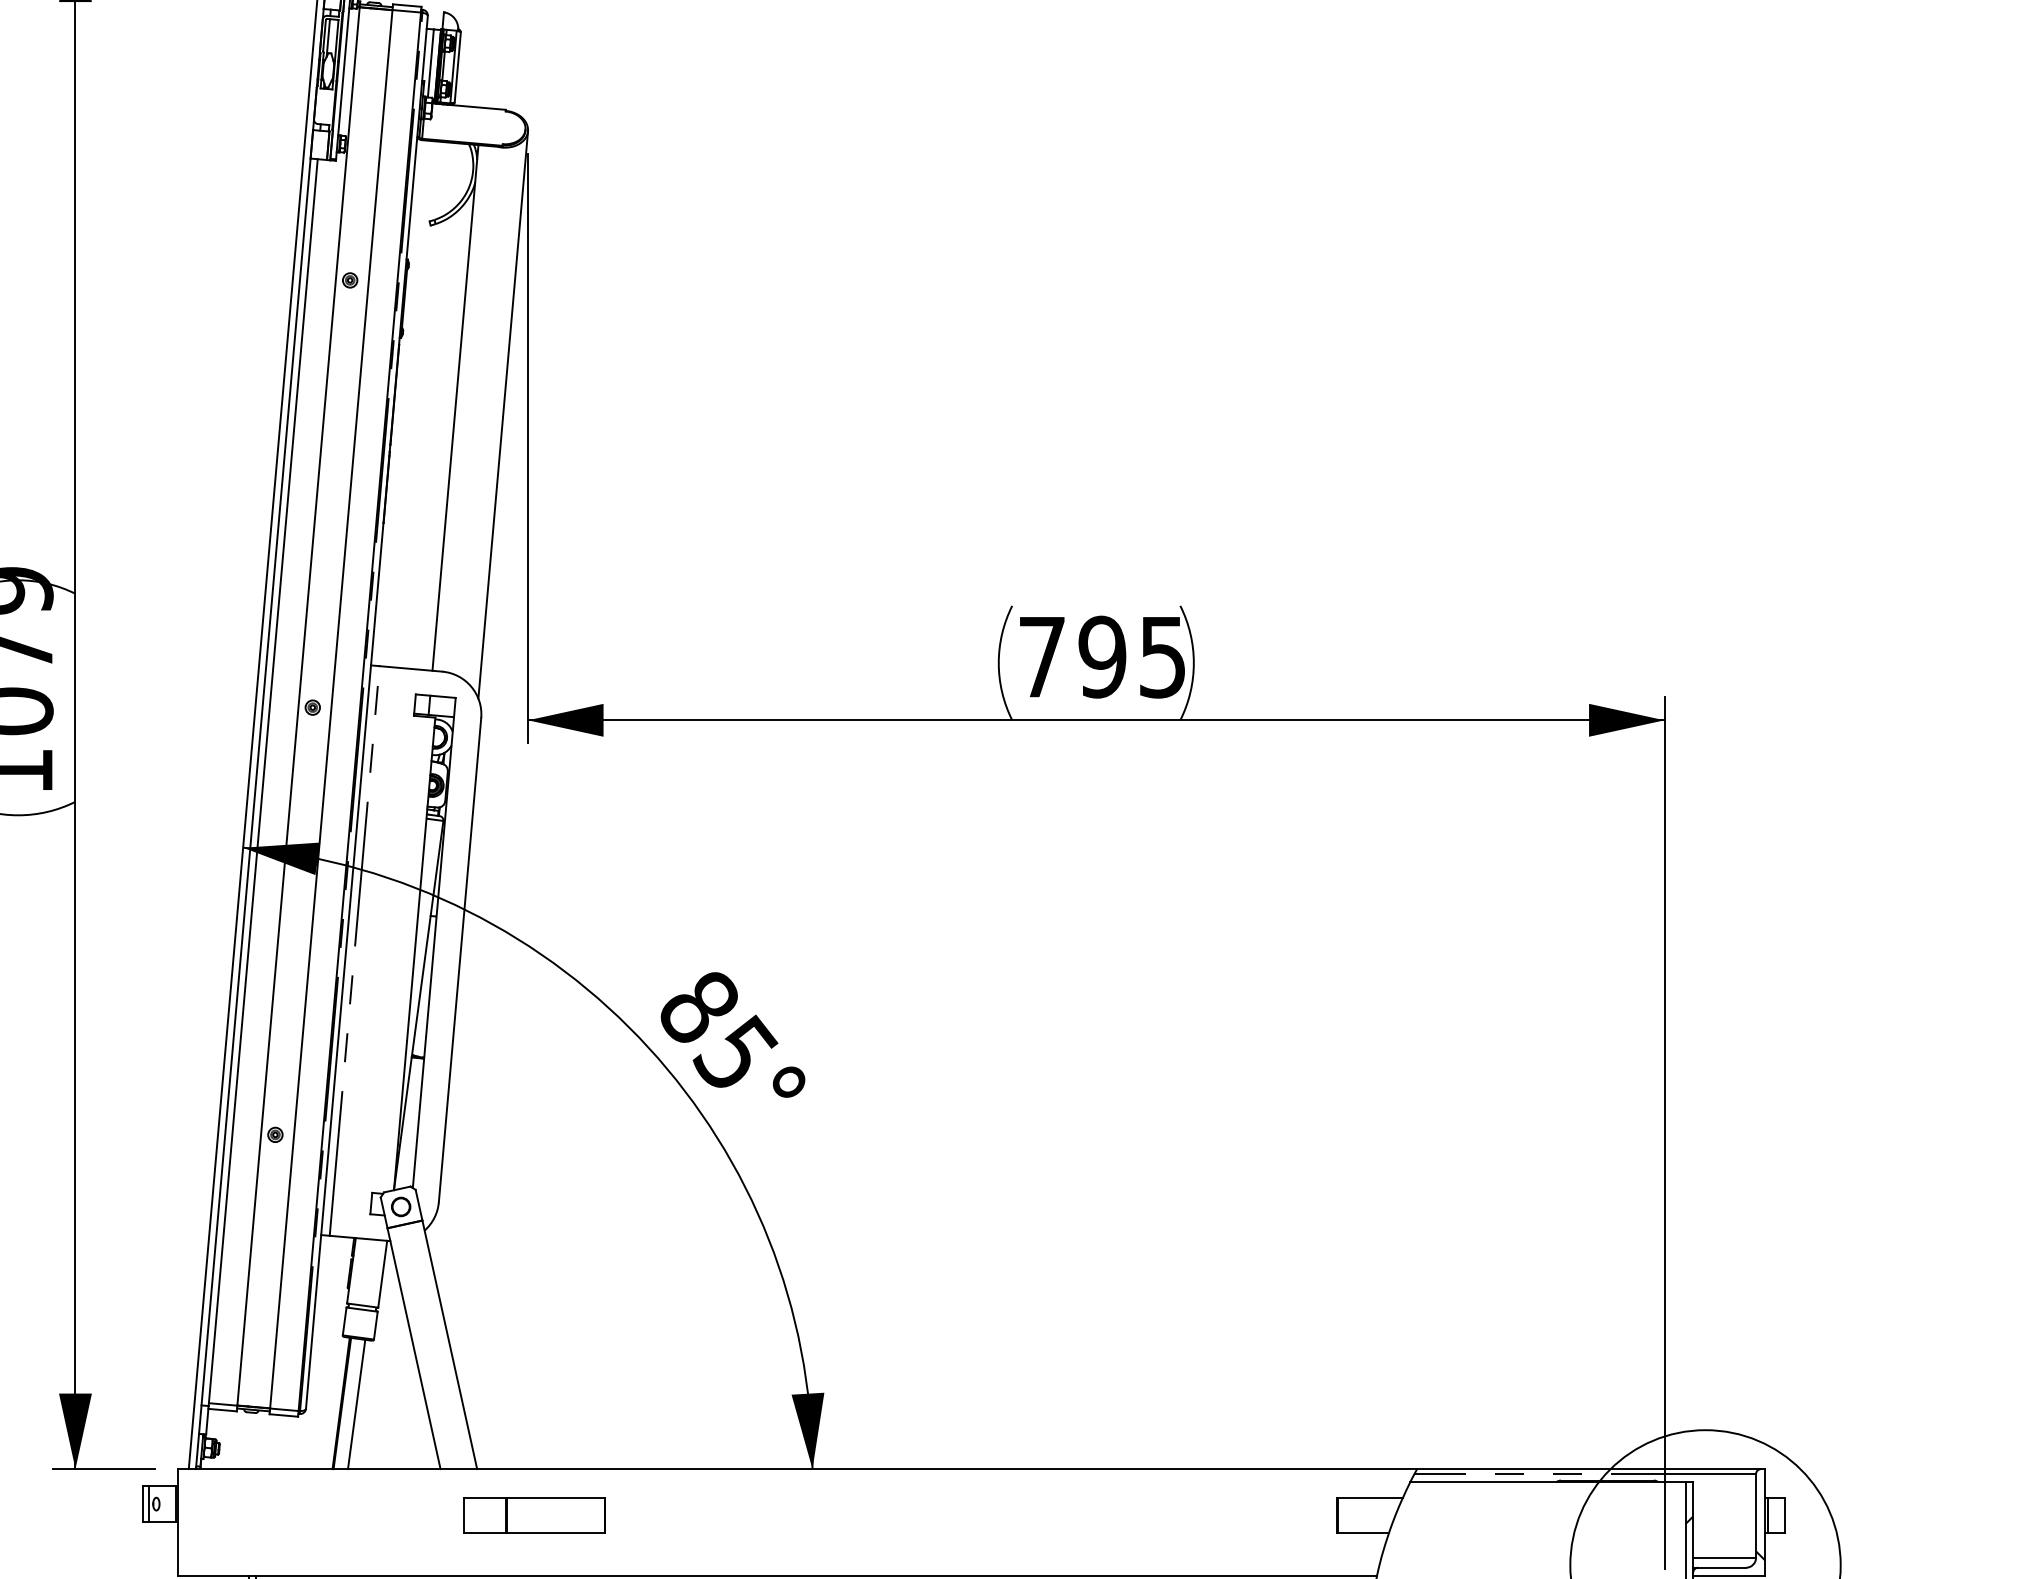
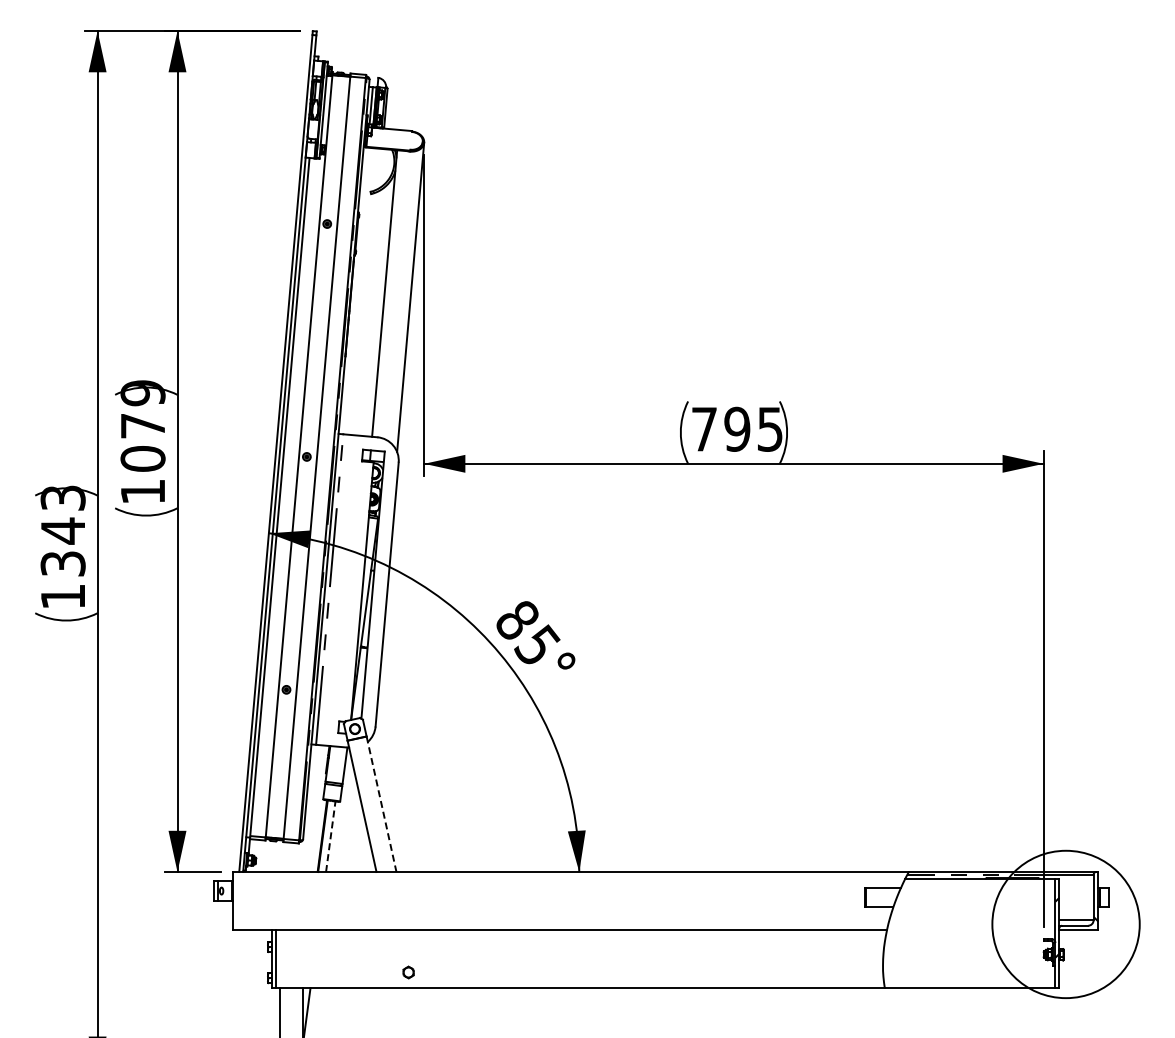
line: (449, 1345) -> (381, 804), solid -> dashed
line: (356, 1403) -> (330, 836), solid -> dashed
part: (534, 1515) -> (427, 897), removed

